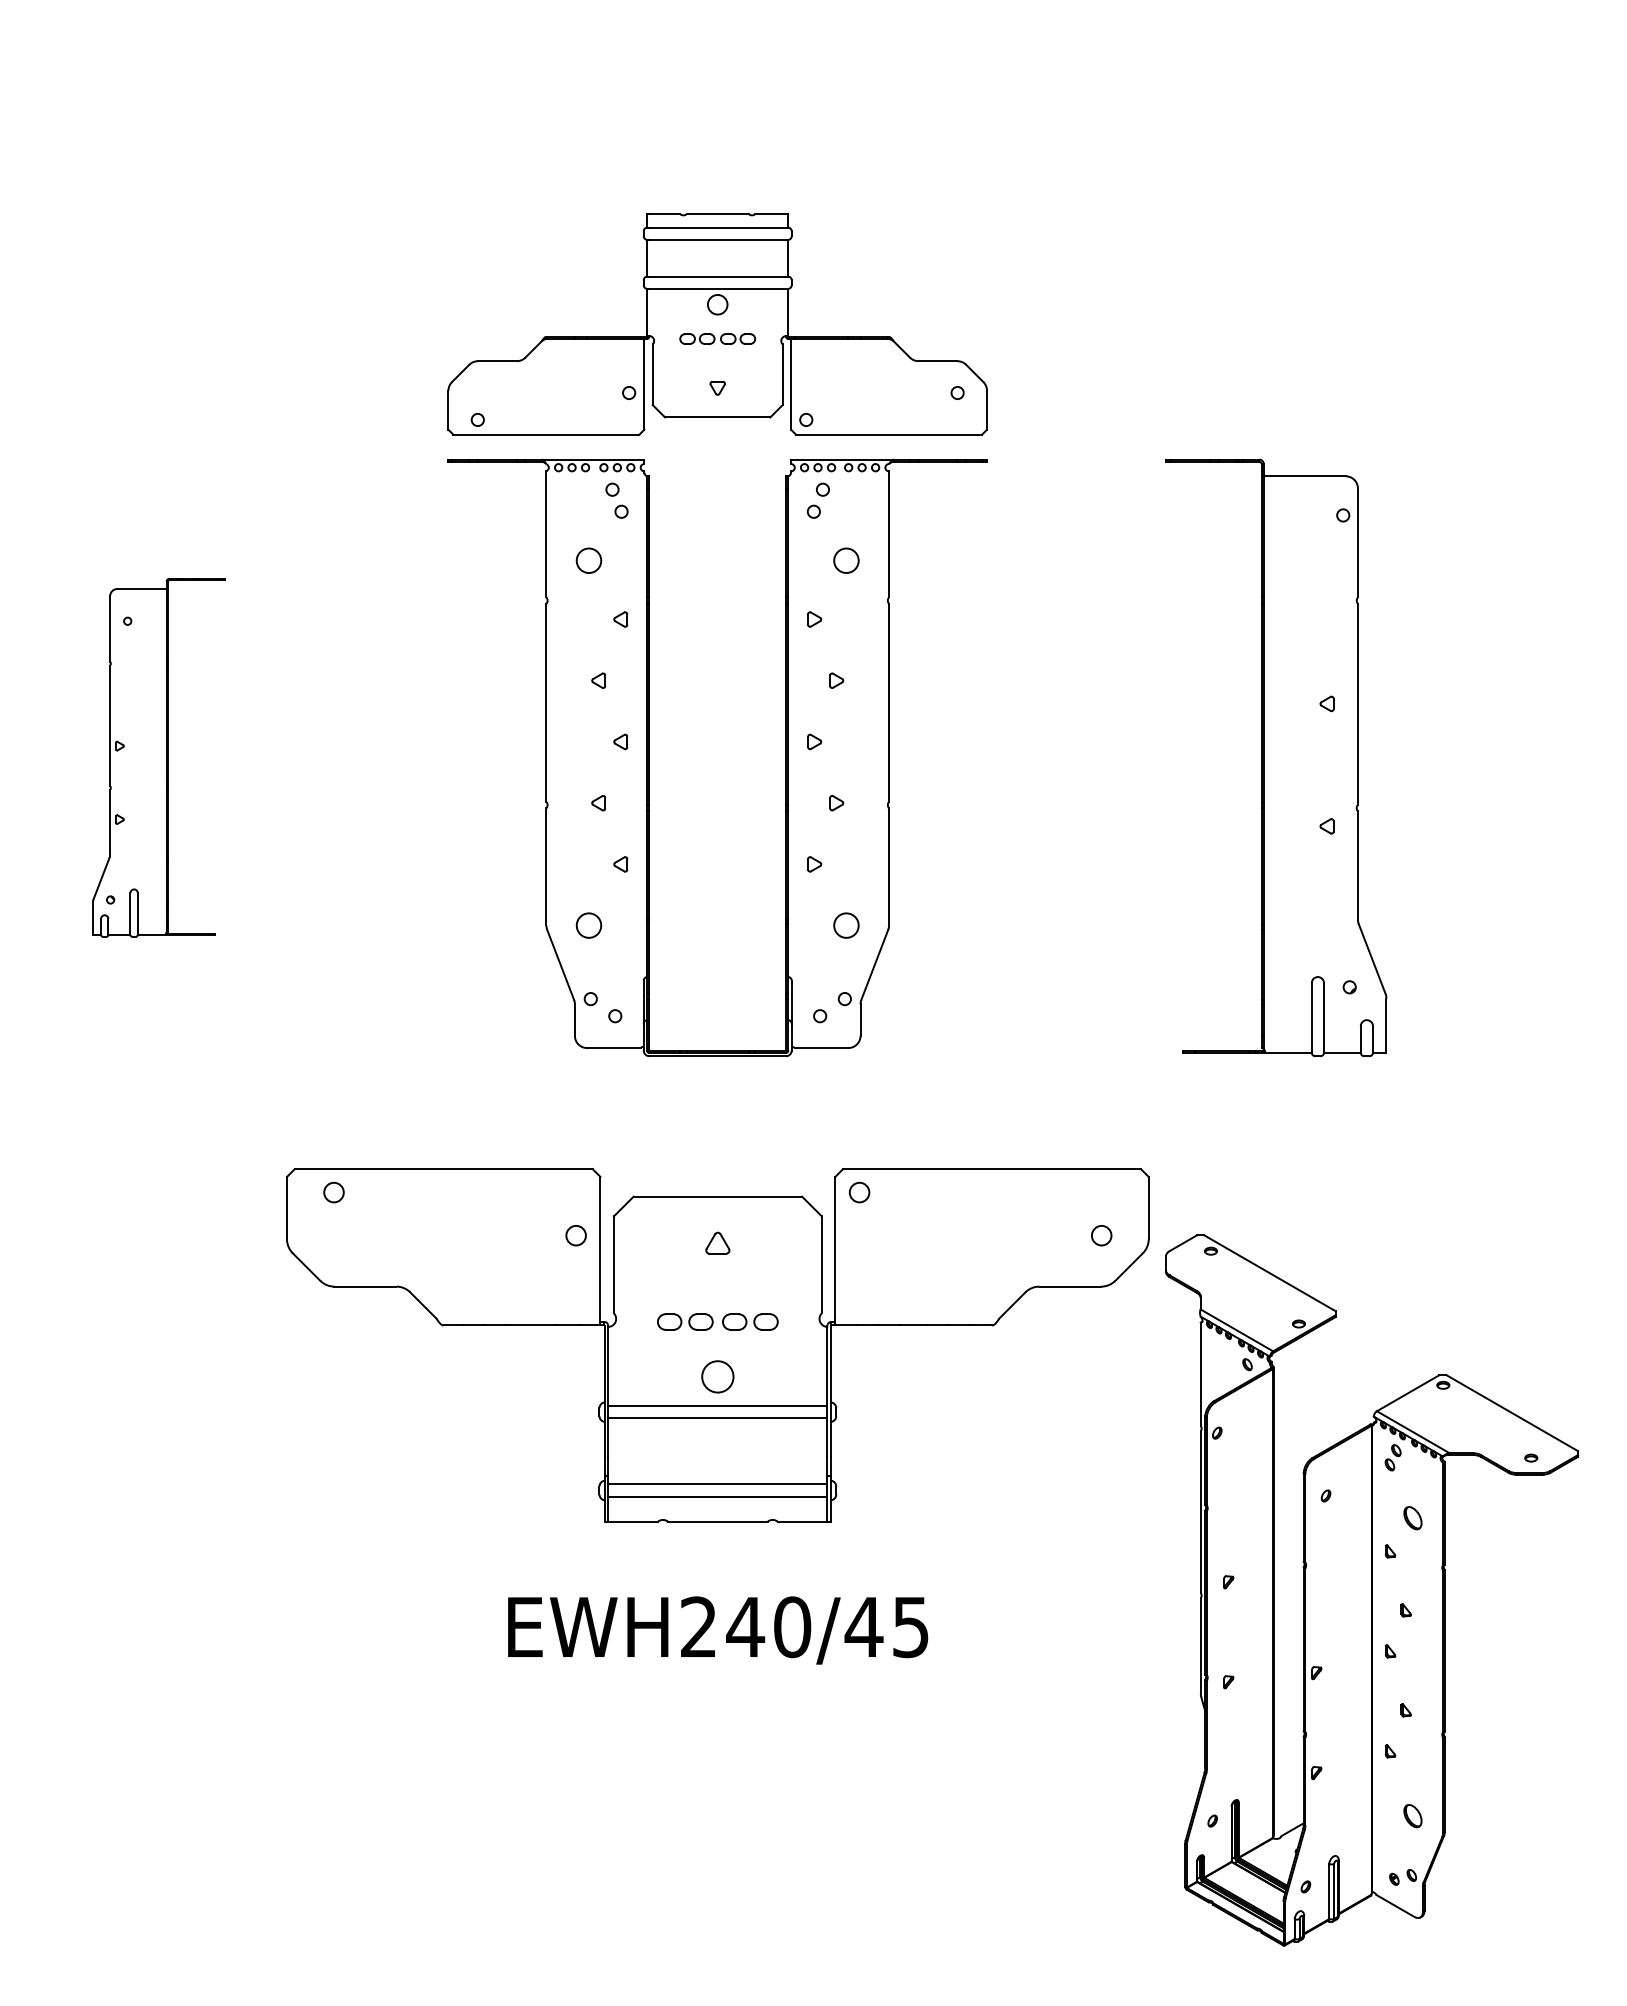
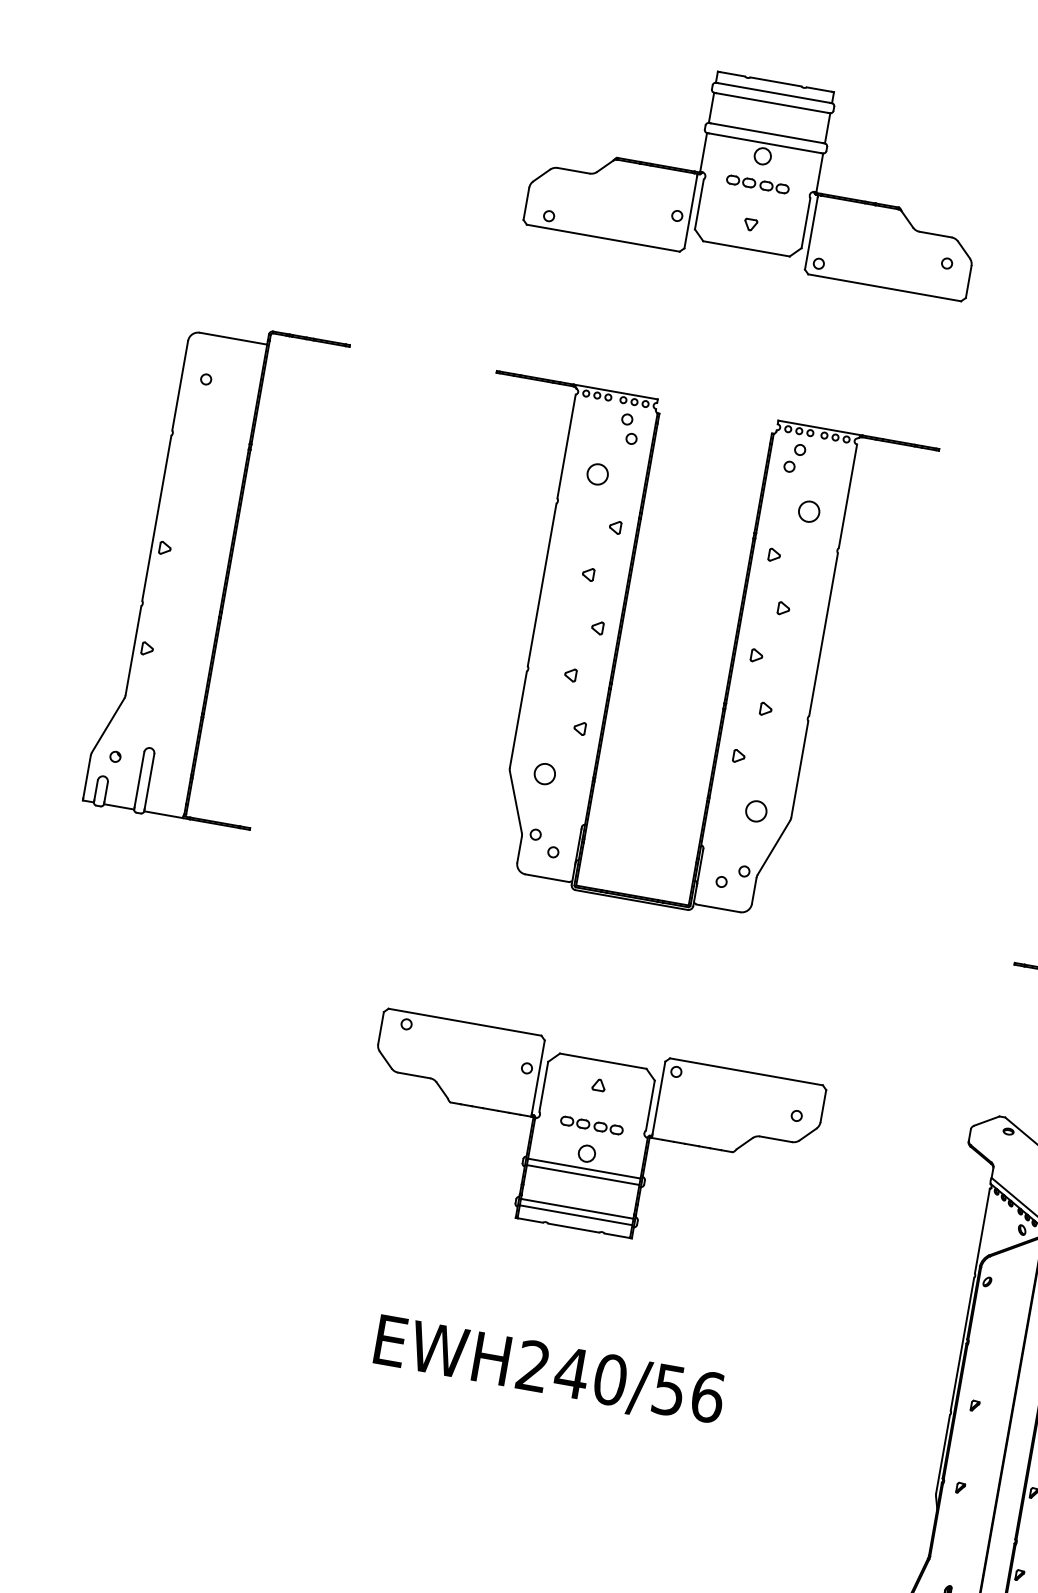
part: (717, 324) -> (759, 172), moved
part: (158, 757) -> (215, 573), size x1.67
part: (717, 1345) -> (589, 1137), size x0.62
text: (886, 1627) -> (687, 1393), EWH240/45 -> EWH240/56

